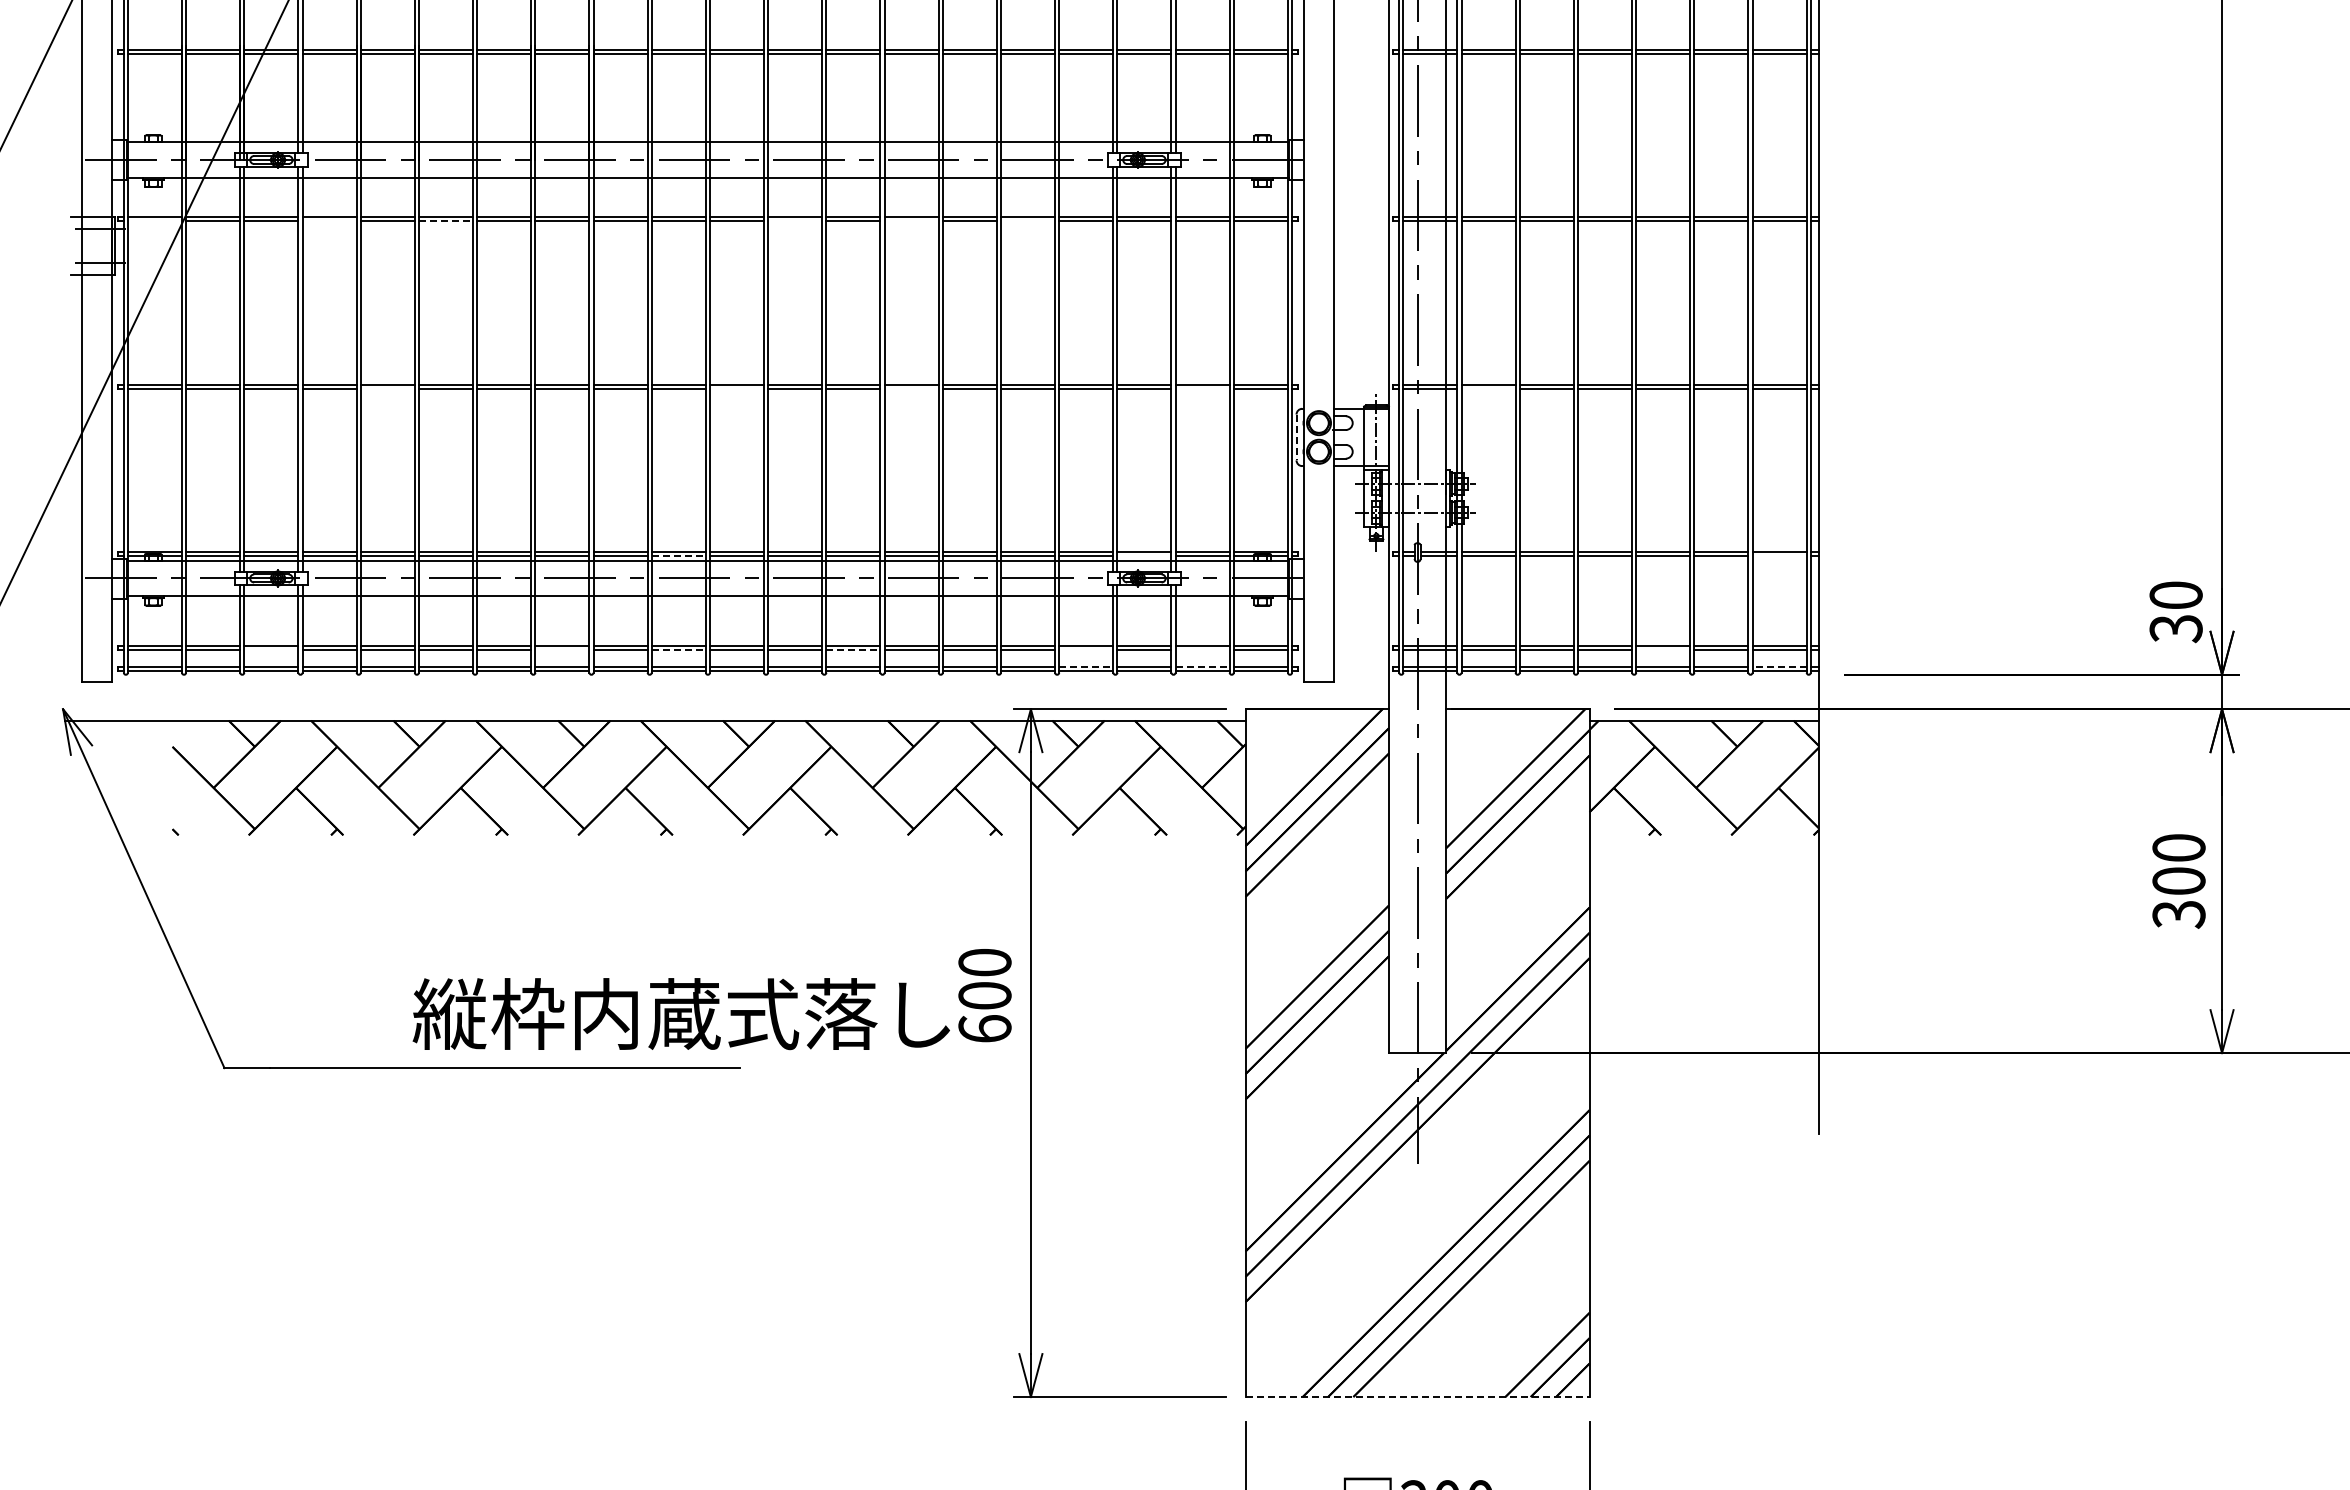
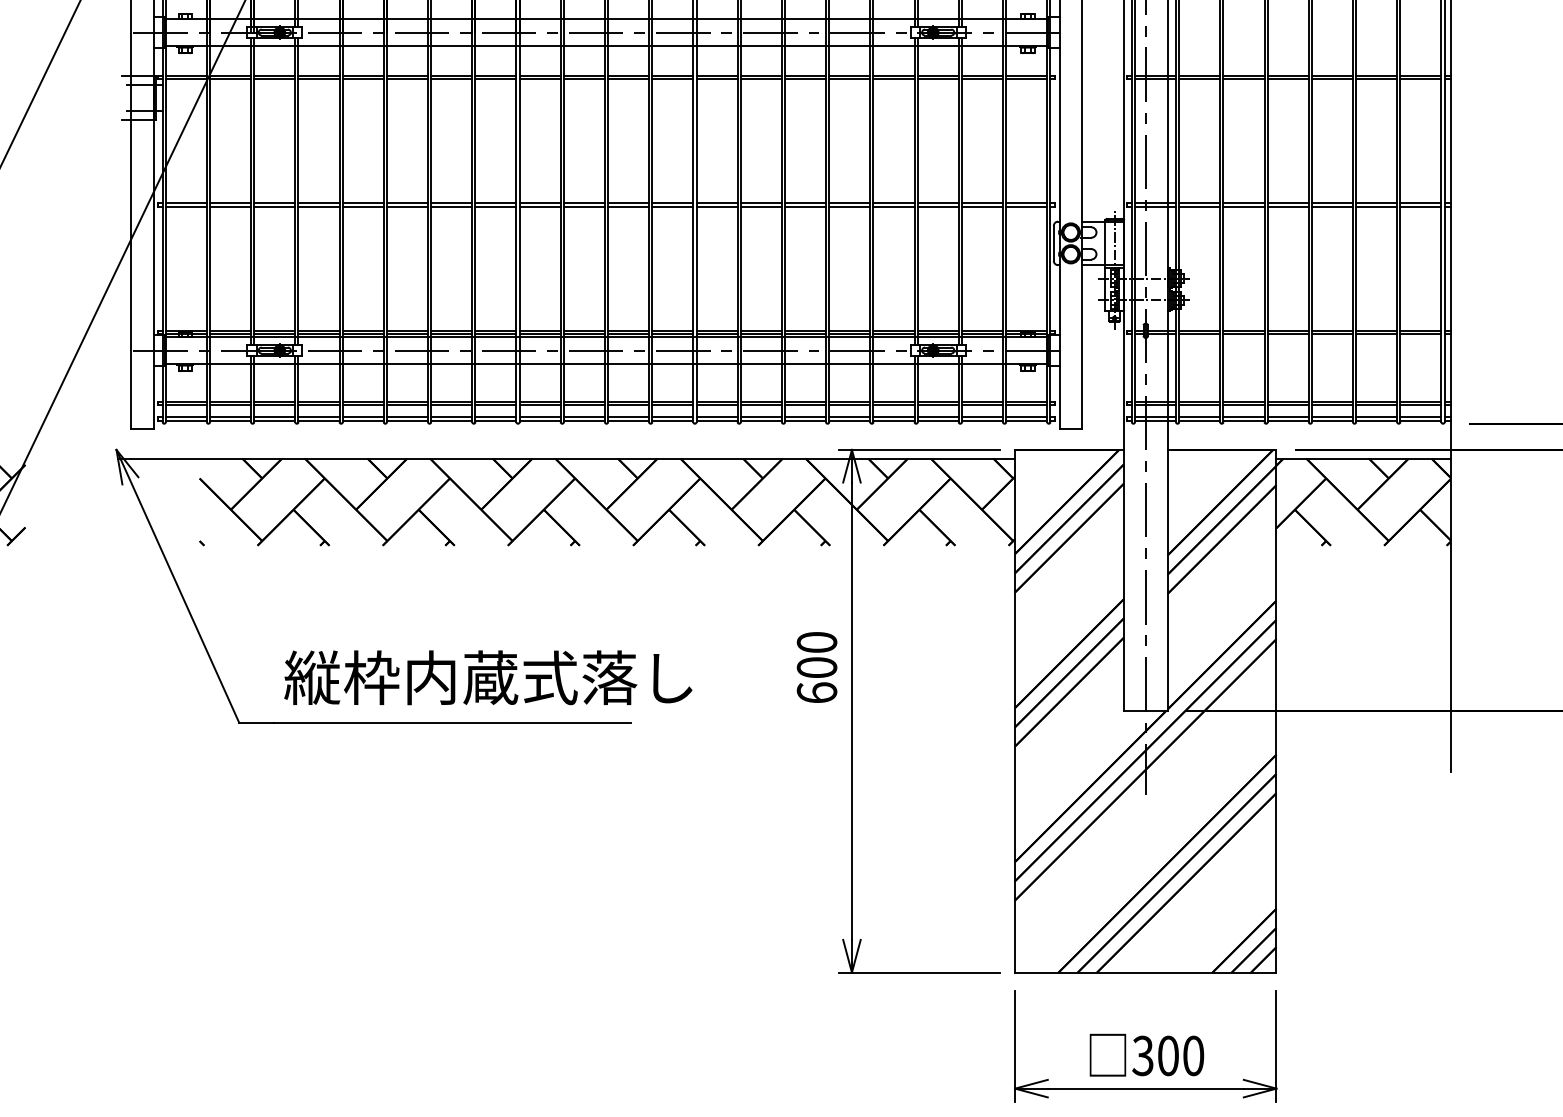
line: (154, 221) -> (185, 79), added
line: (329, 221) -> (318, 79), added
line: (446, 221) -> (407, 79), dashed -> solid
line: (795, 221) -> (673, 79), added
line: (911, 221) -> (761, 79), added
line: (1027, 221) -> (849, 79), added
line: (387, 388) -> (363, 206), added
line: (737, 388) -> (628, 206), added
line: (911, 388) -> (761, 206), added
line: (1202, 388) -> (982, 206), added
line: (1488, 388) -> (1199, 206), added
line: (1296, 437) -> (1053, 243), dashed -> solid
line: (679, 556) -> (584, 333), dashed -> solid
line: (1144, 556) -> (938, 333), added
line: (1779, 556) -> (1420, 333), added
line: (271, 650) -> (274, 405), added
line: (562, 650) -> (496, 405), added
line: (679, 650) -> (584, 405), dashed -> solid
line: (853, 650) -> (717, 405), dashed -> solid
line: (1086, 650) -> (894, 405), added
line: (1202, 650) -> (982, 405), added
line: (1663, 650) -> (1332, 405), added
line: (1086, 666) -> (894, 417), dashed -> solid
line: (1203, 666) -> (983, 417), dashed -> solid
line: (1779, 666) -> (1420, 417), dashed -> solid
text: (680, 1014) -> (487, 678), moved
line: (1417, 1397) -> (1145, 972), dashed -> solid

